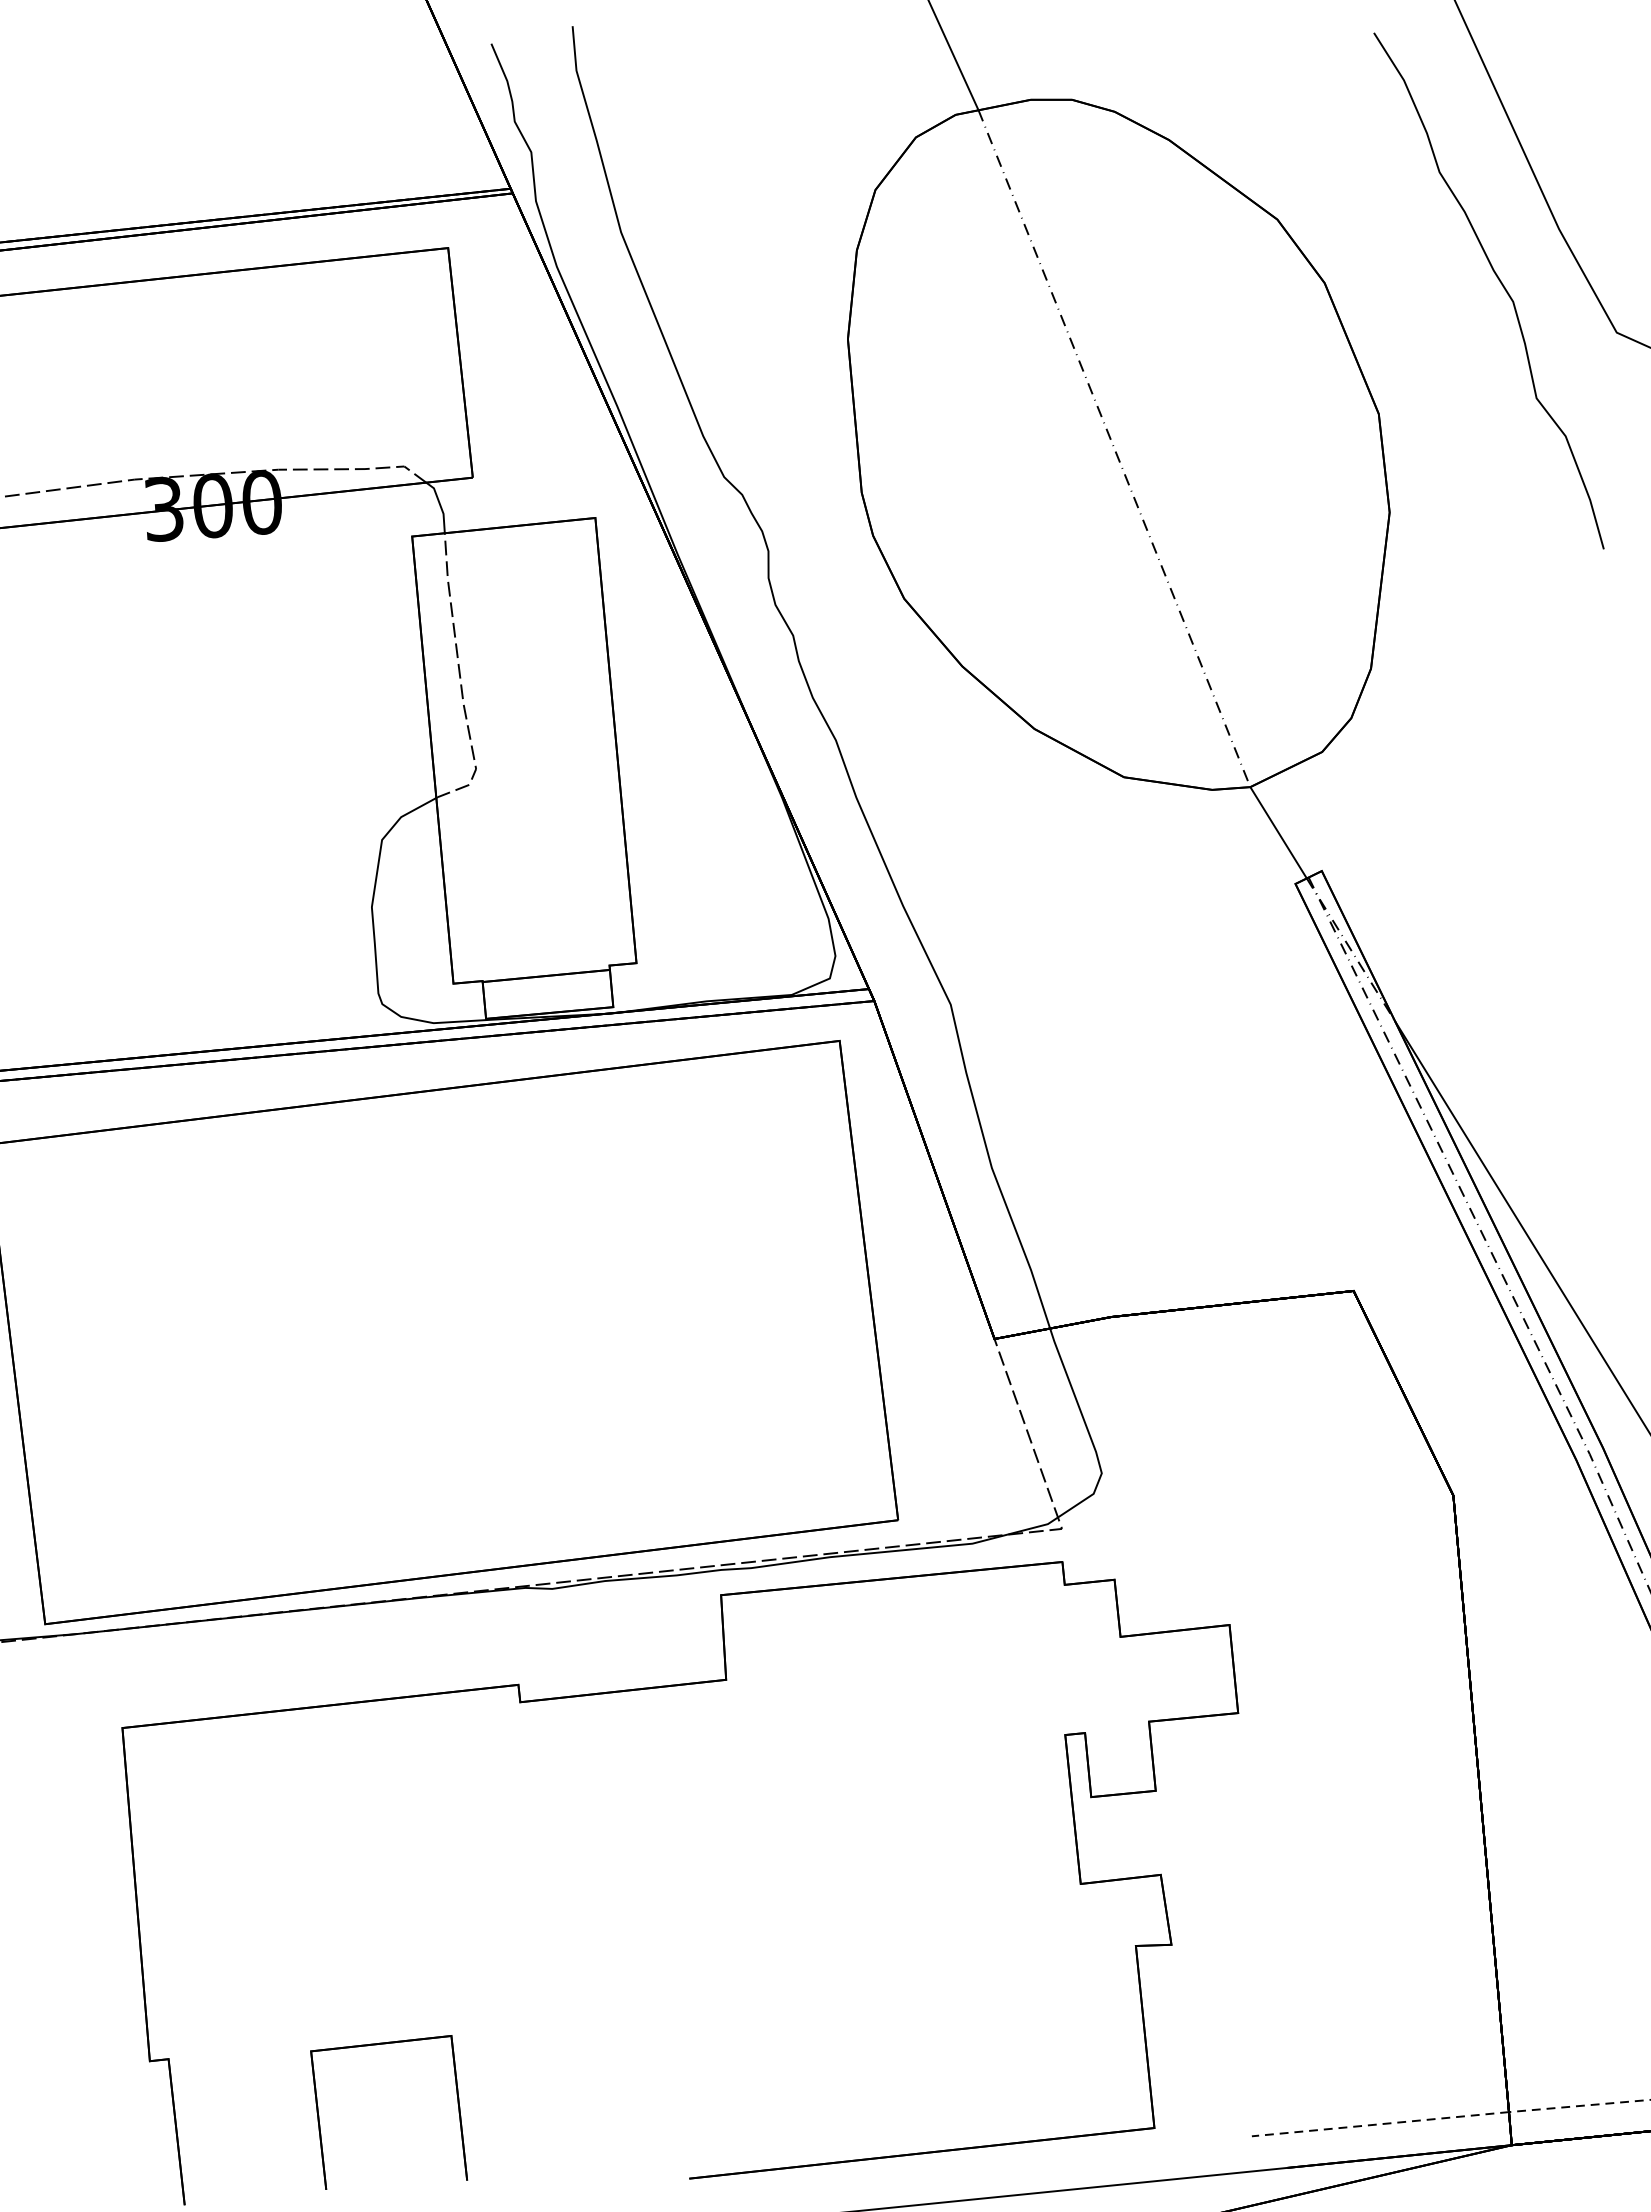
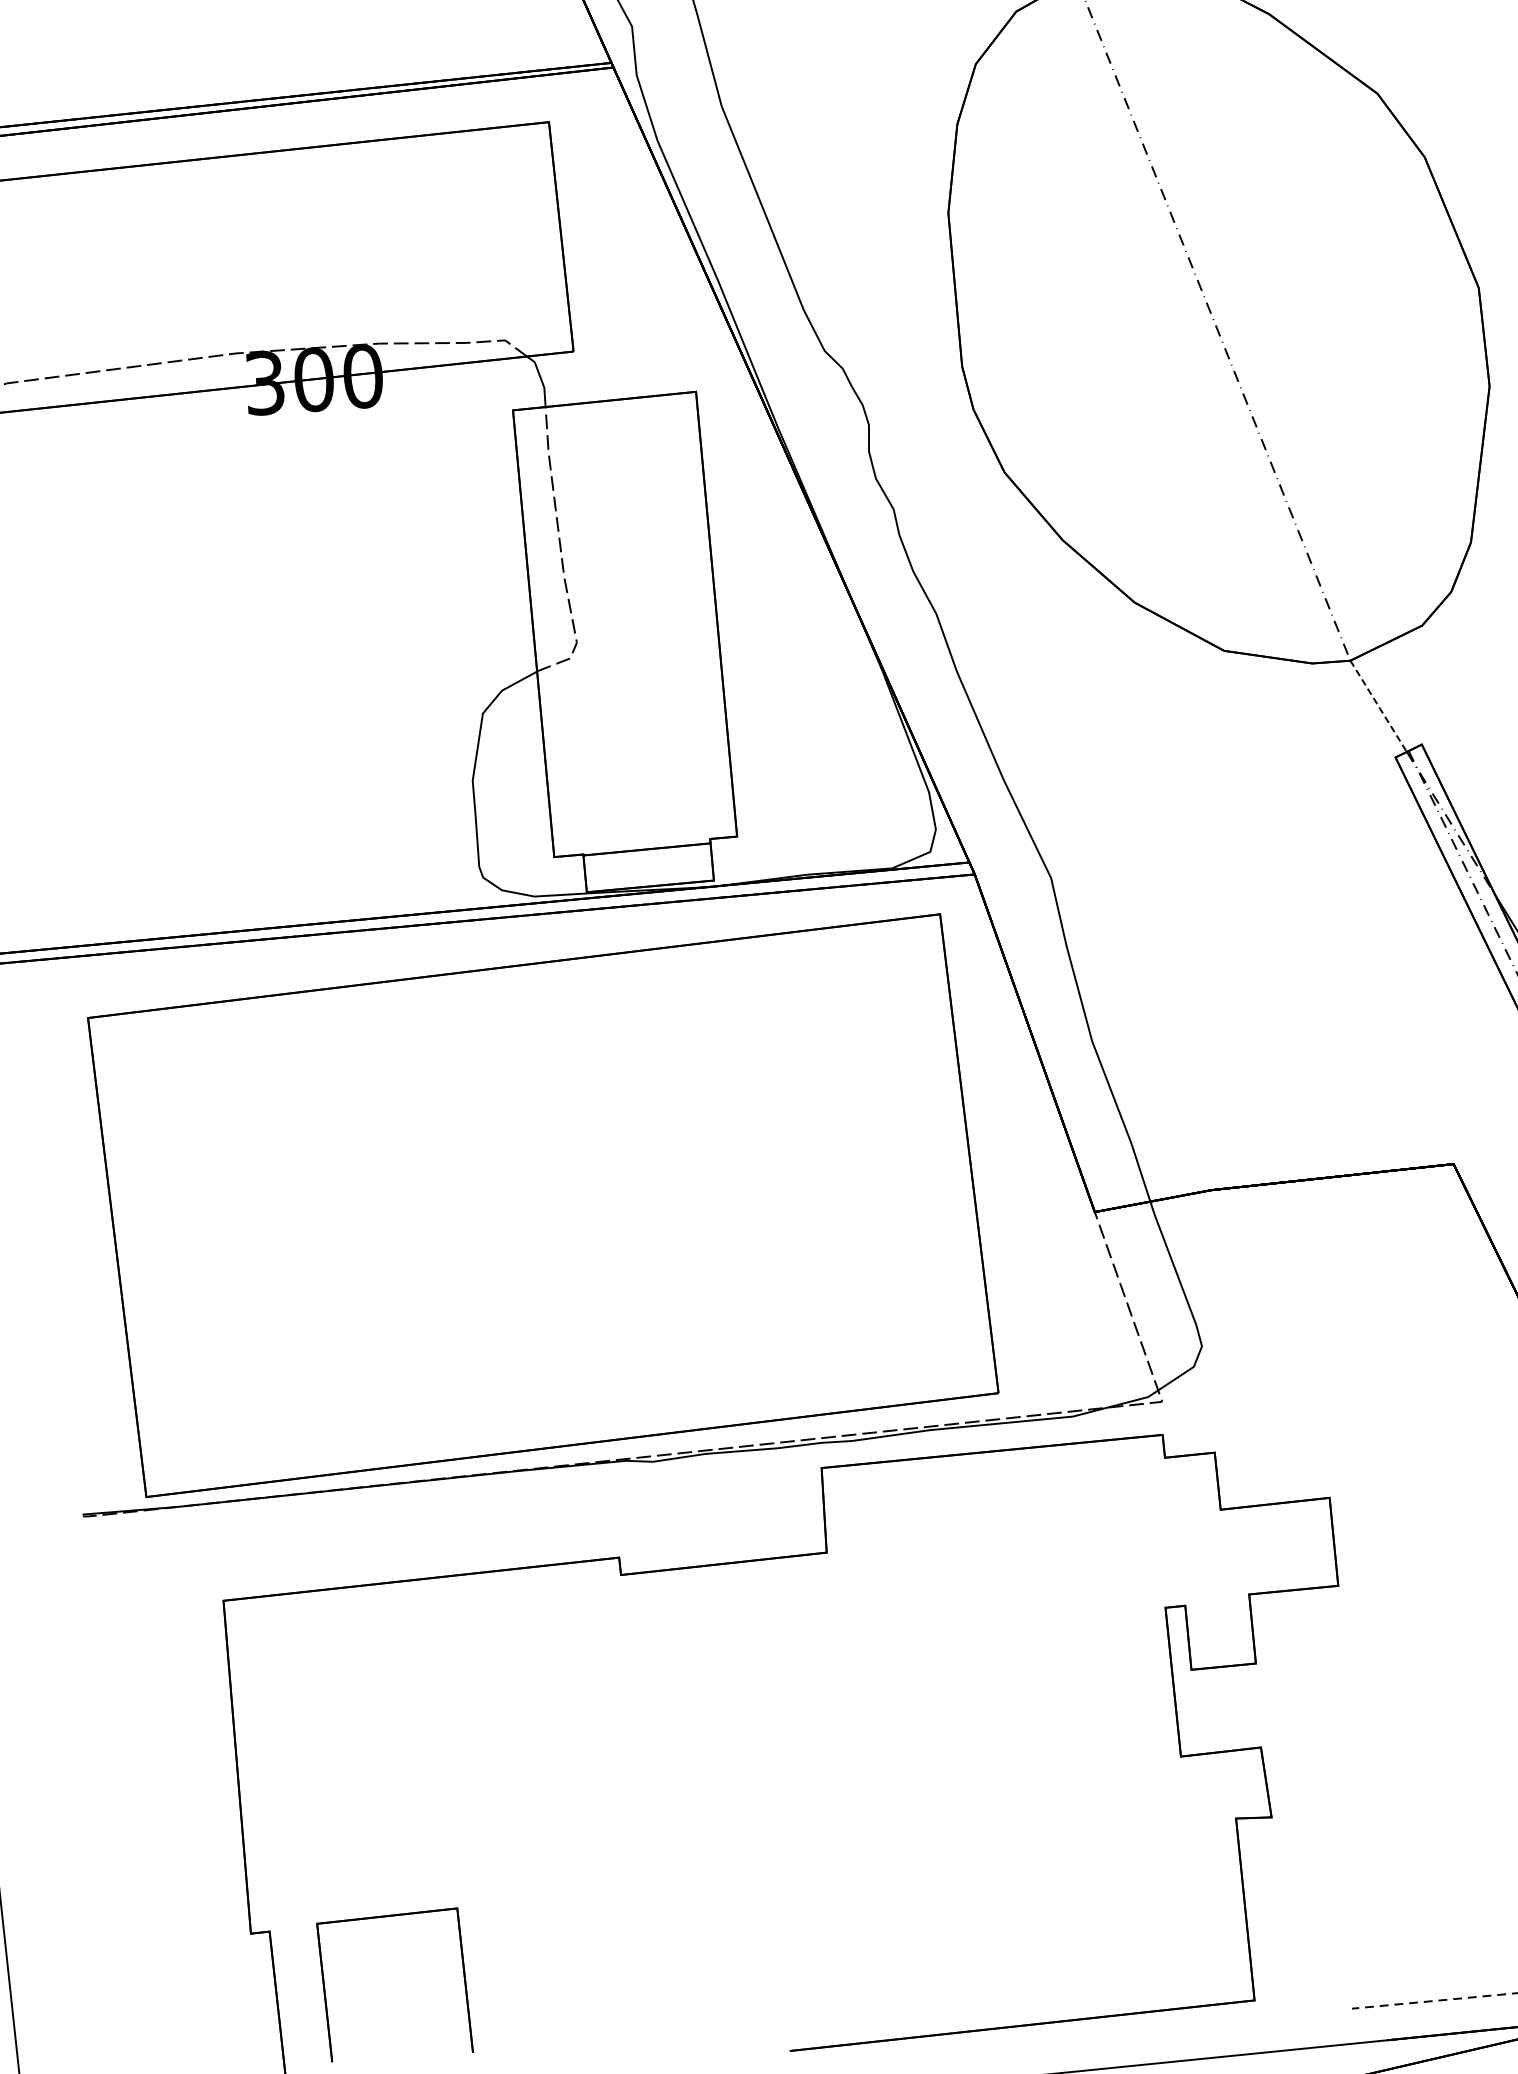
line: (1278, 832) -> (1378, 706), solid -> dashed
part: (385, 2044) -> (391, 1916), moved

